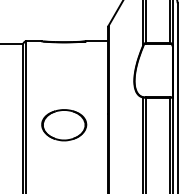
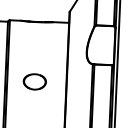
part: (64, 125) -> (35, 82), size x0.7

